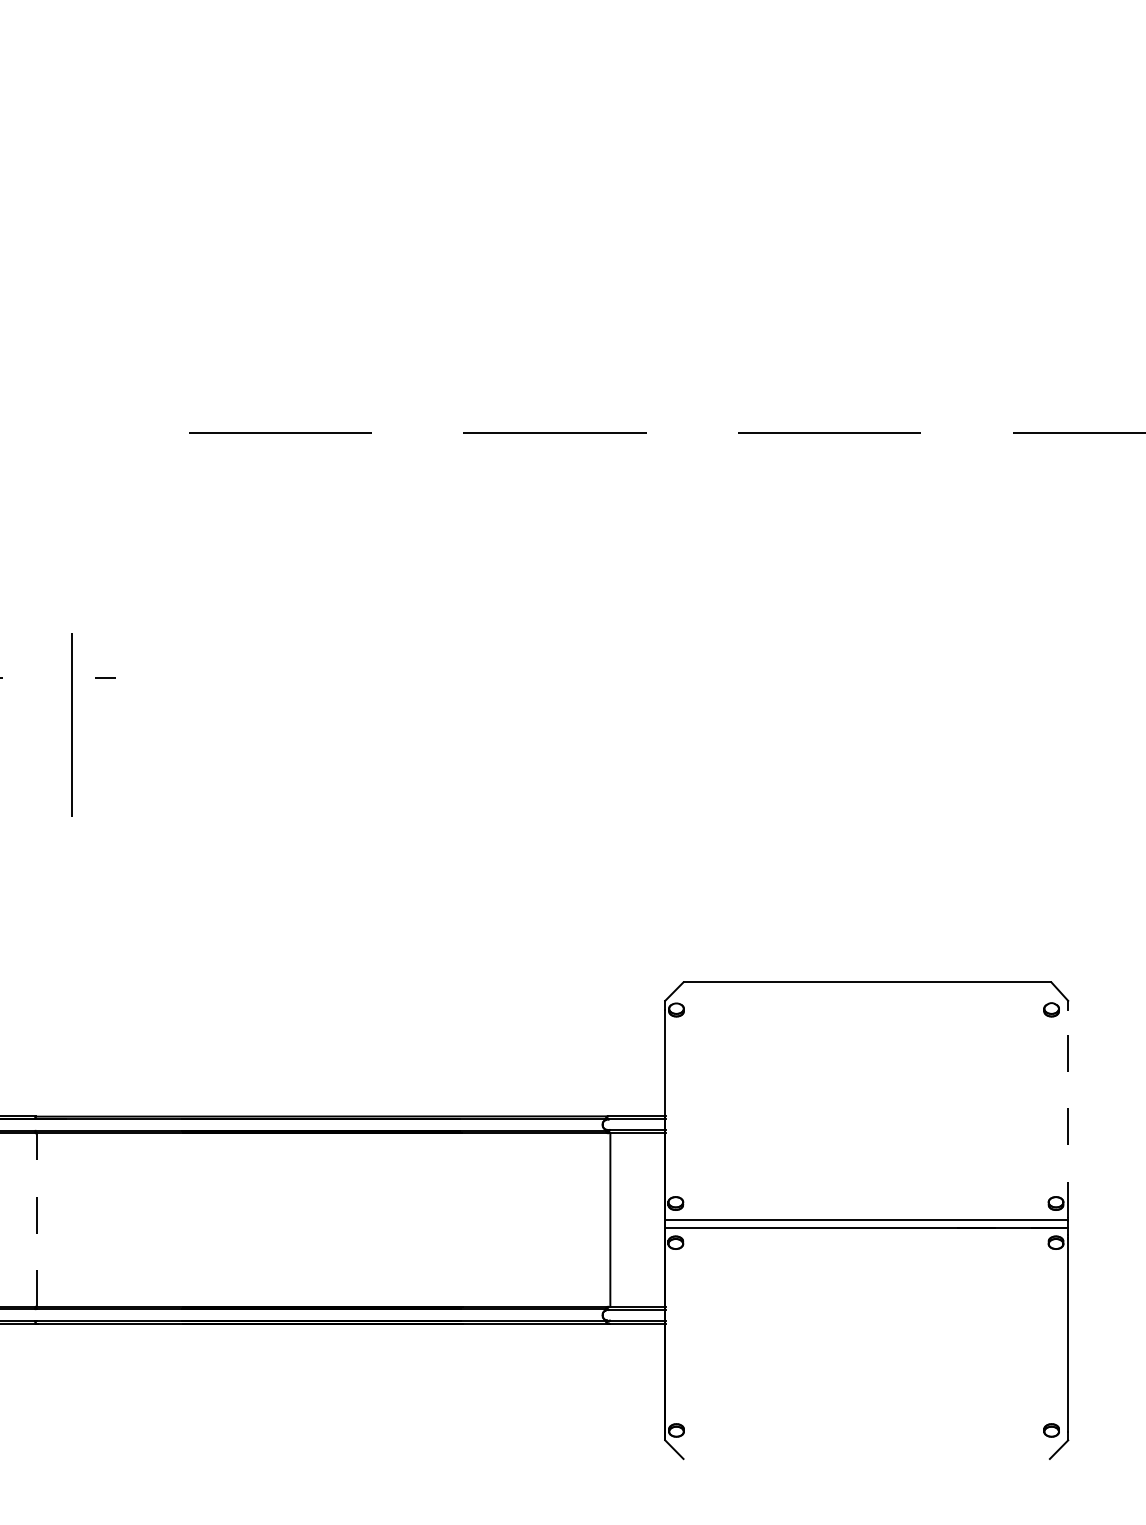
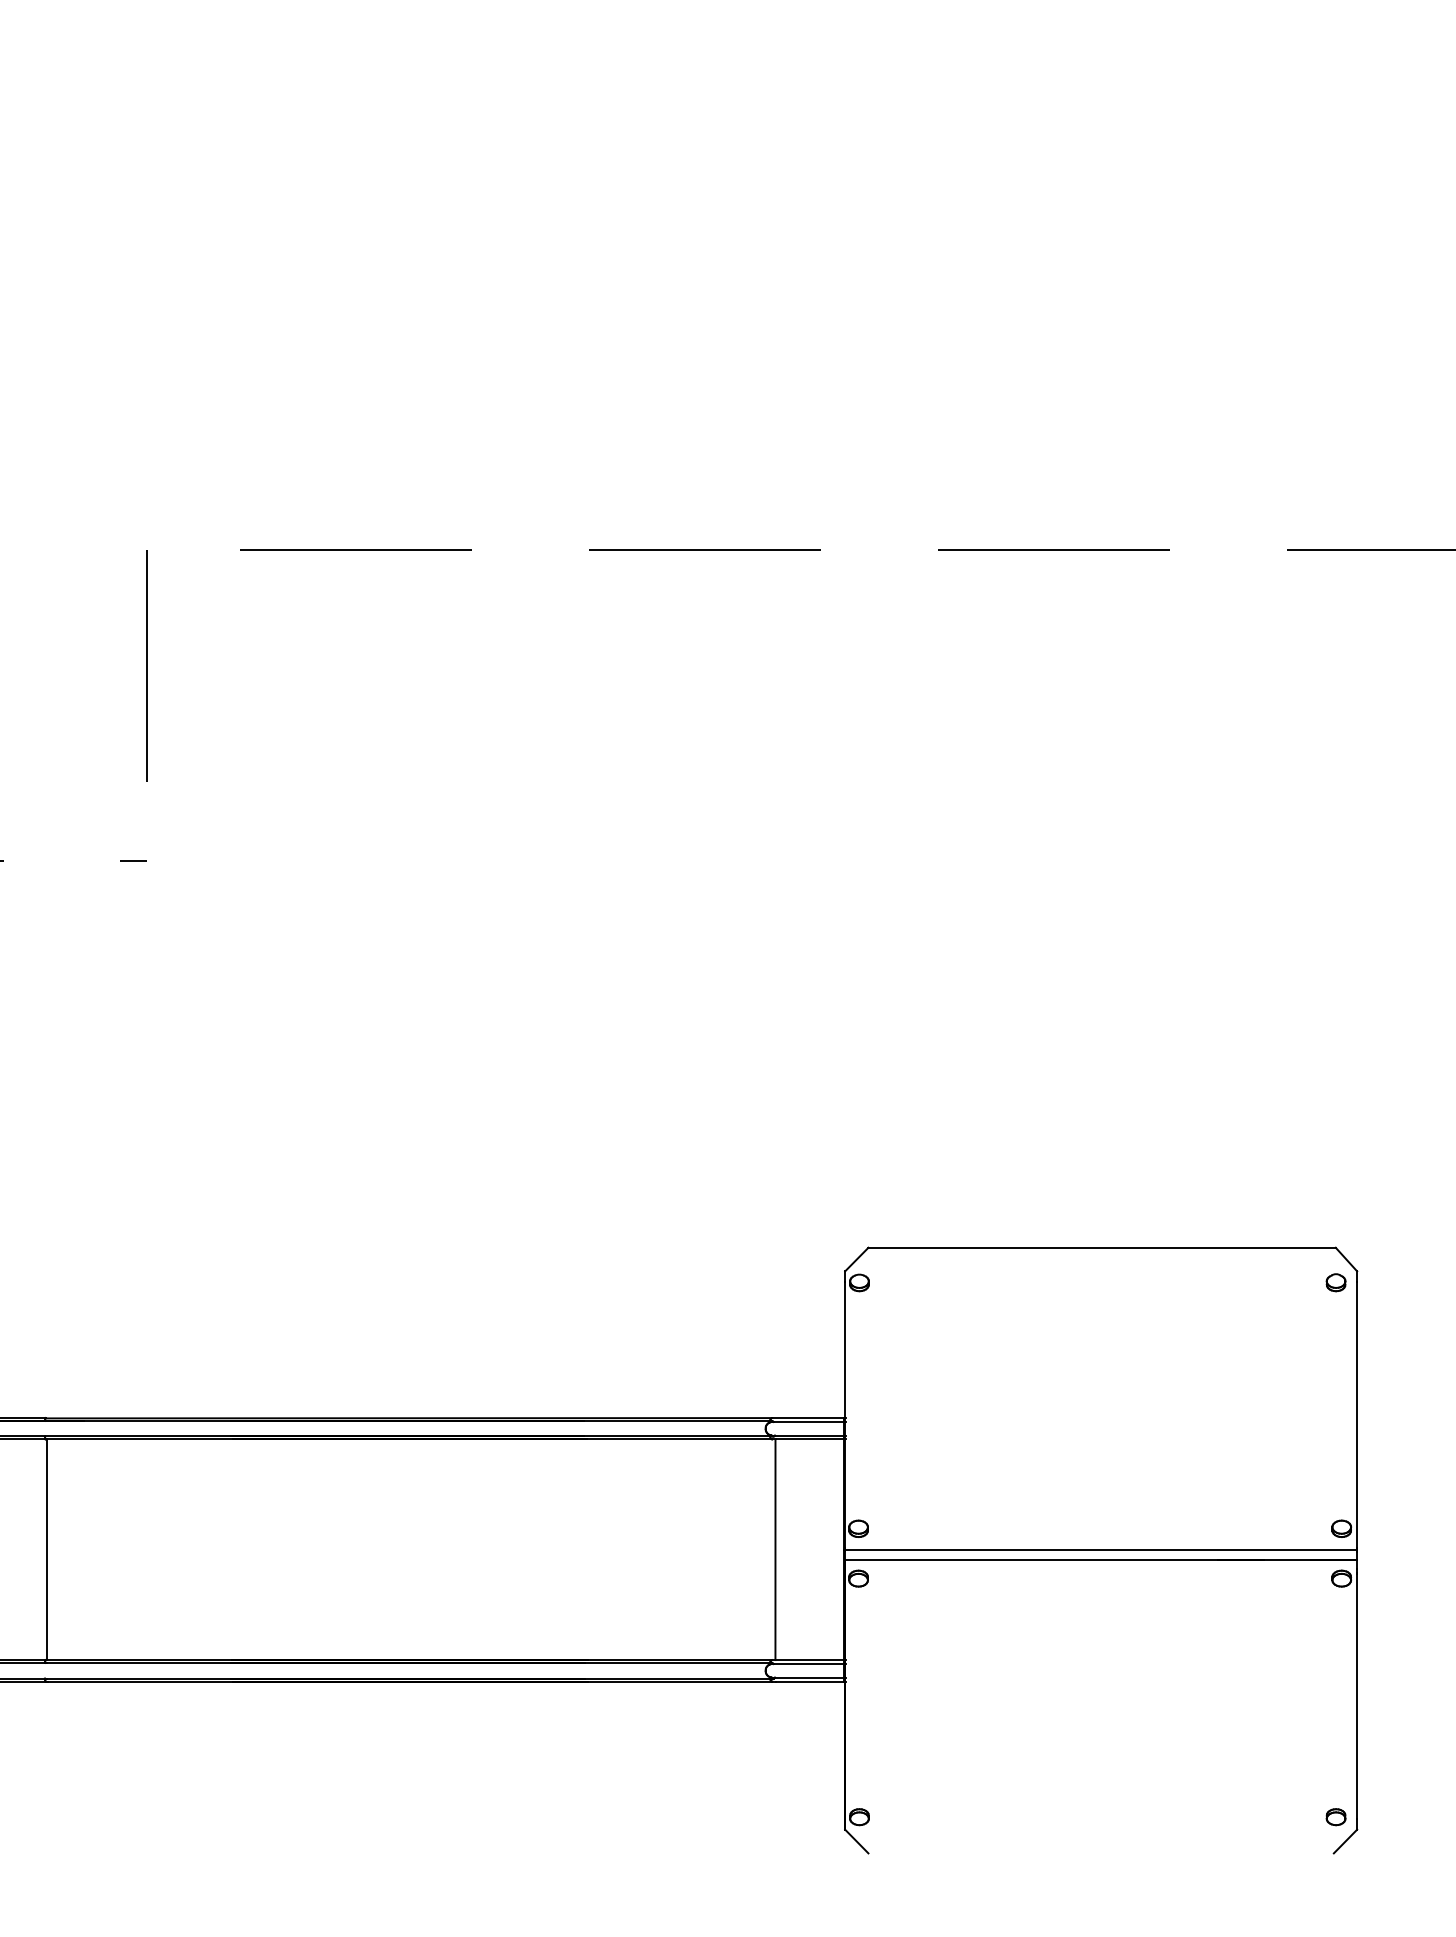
line: (71, 724) -> (146, 665), moved
line: (1068, 1114) -> (1357, 1415), dashed -> solid
line: (36, 1219) -> (46, 1549), dashed -> solid

